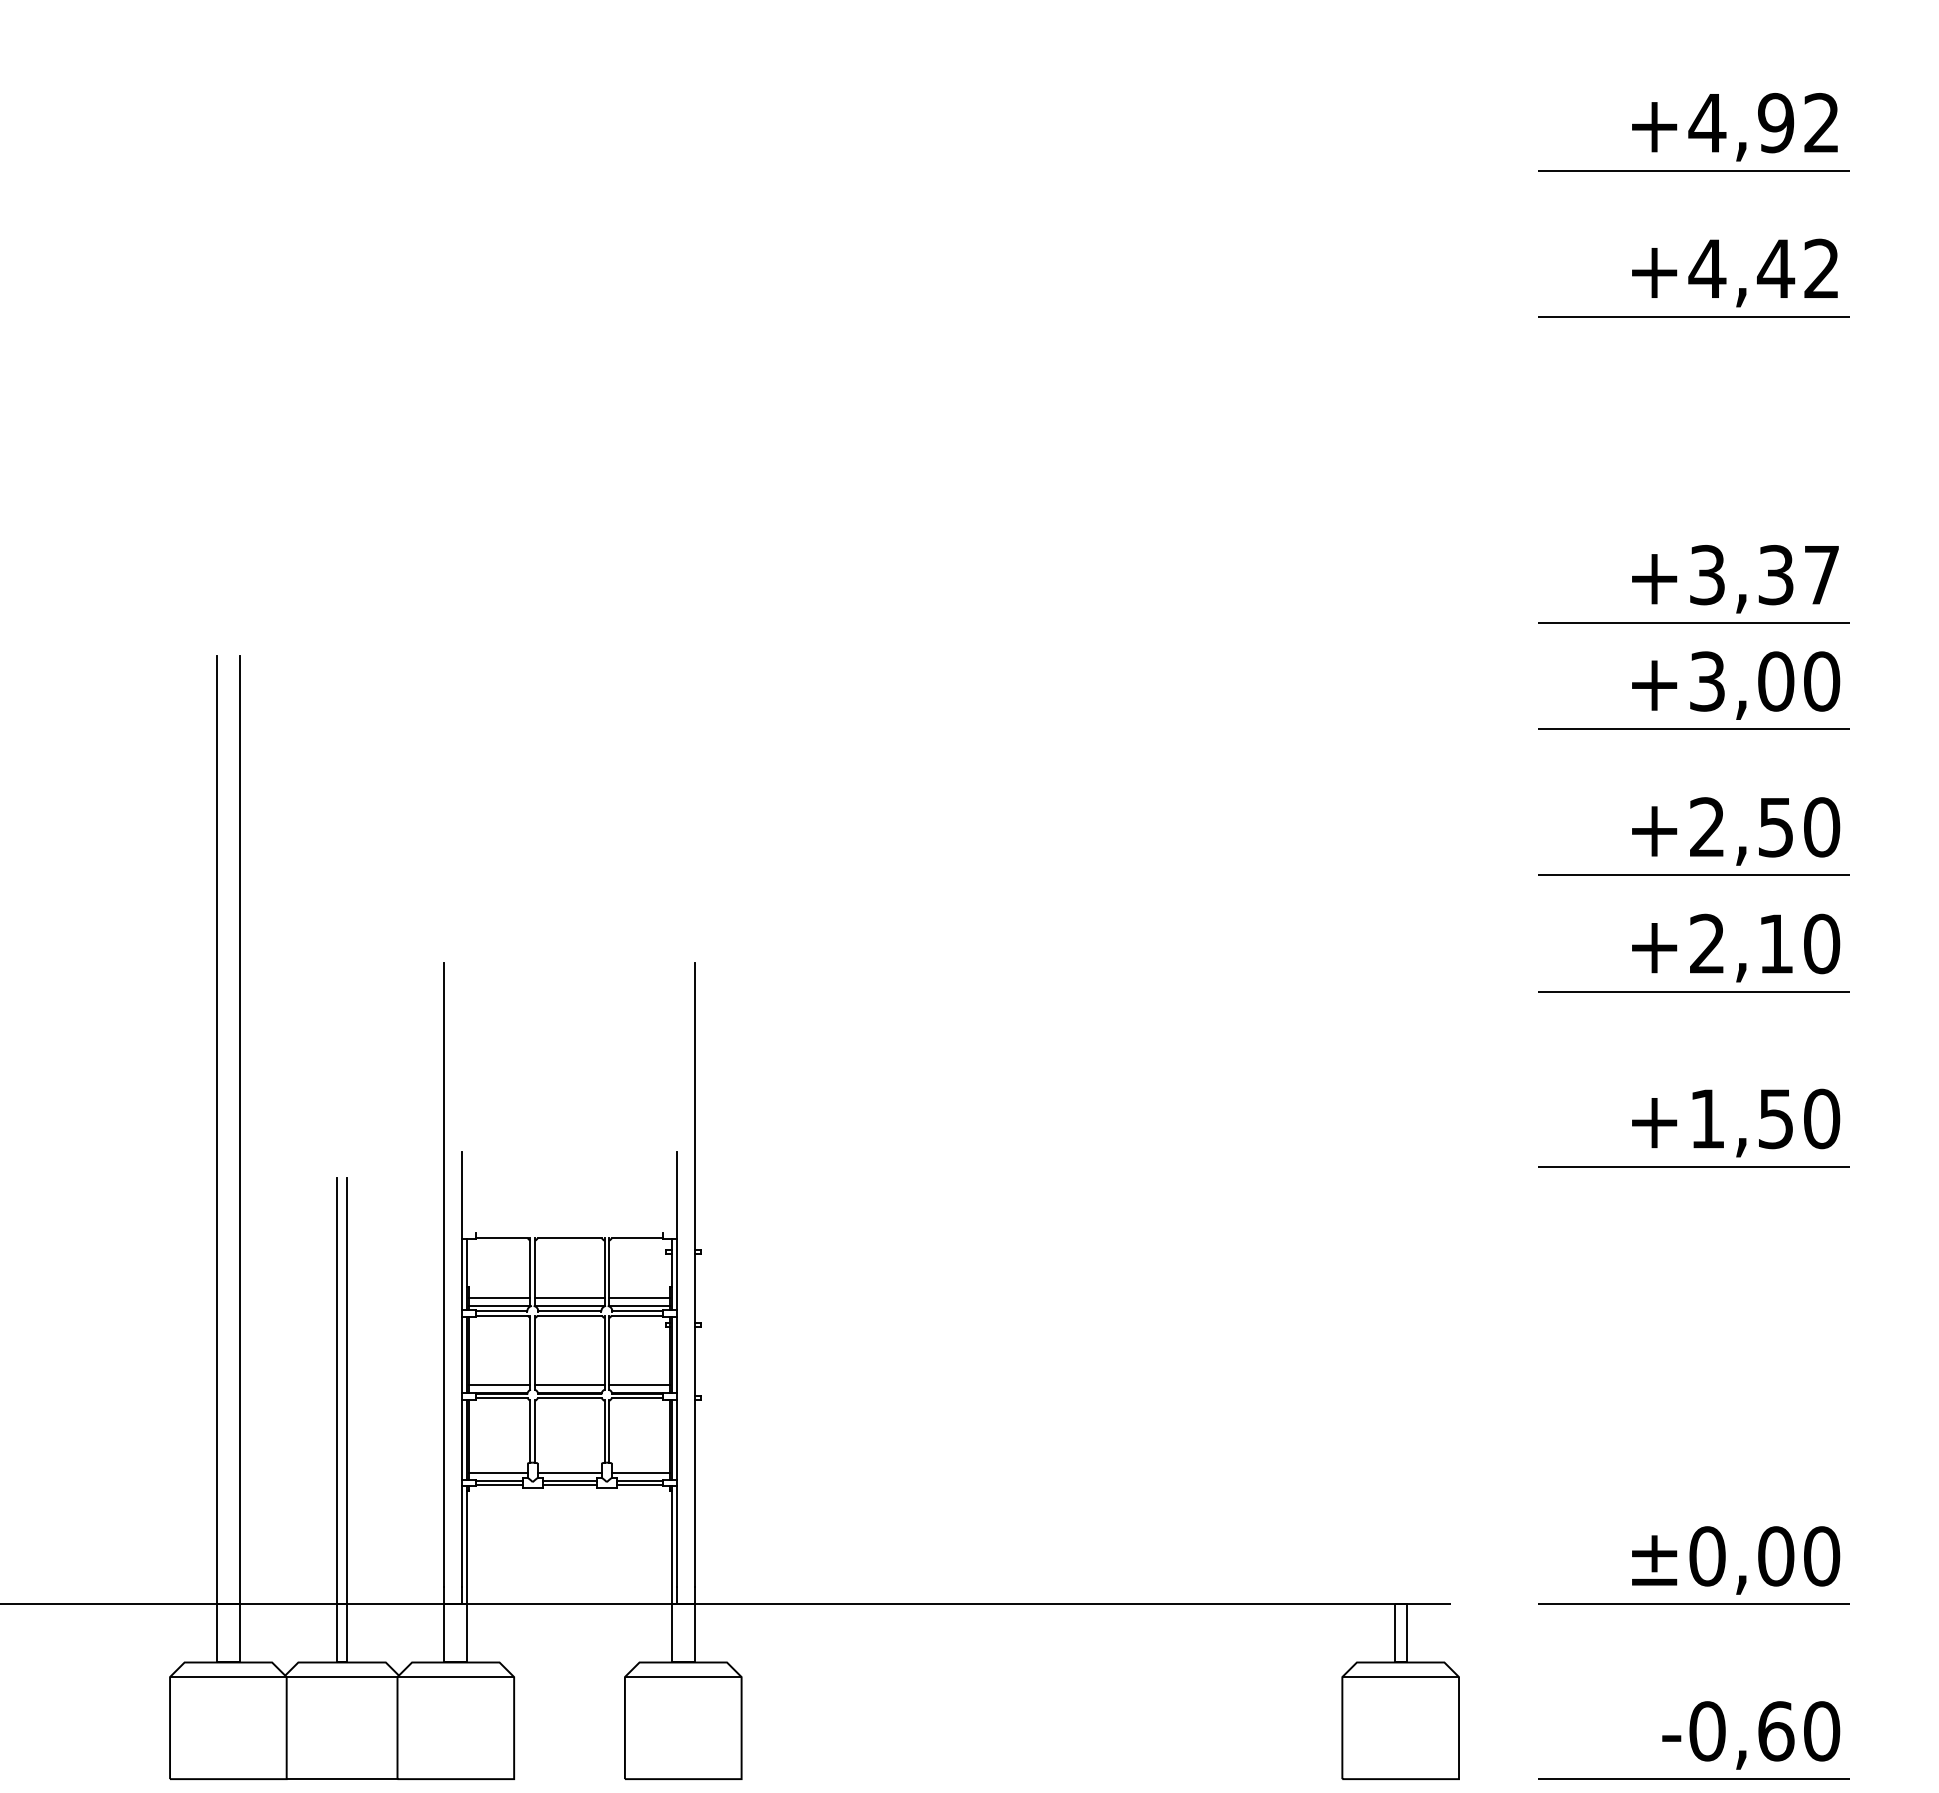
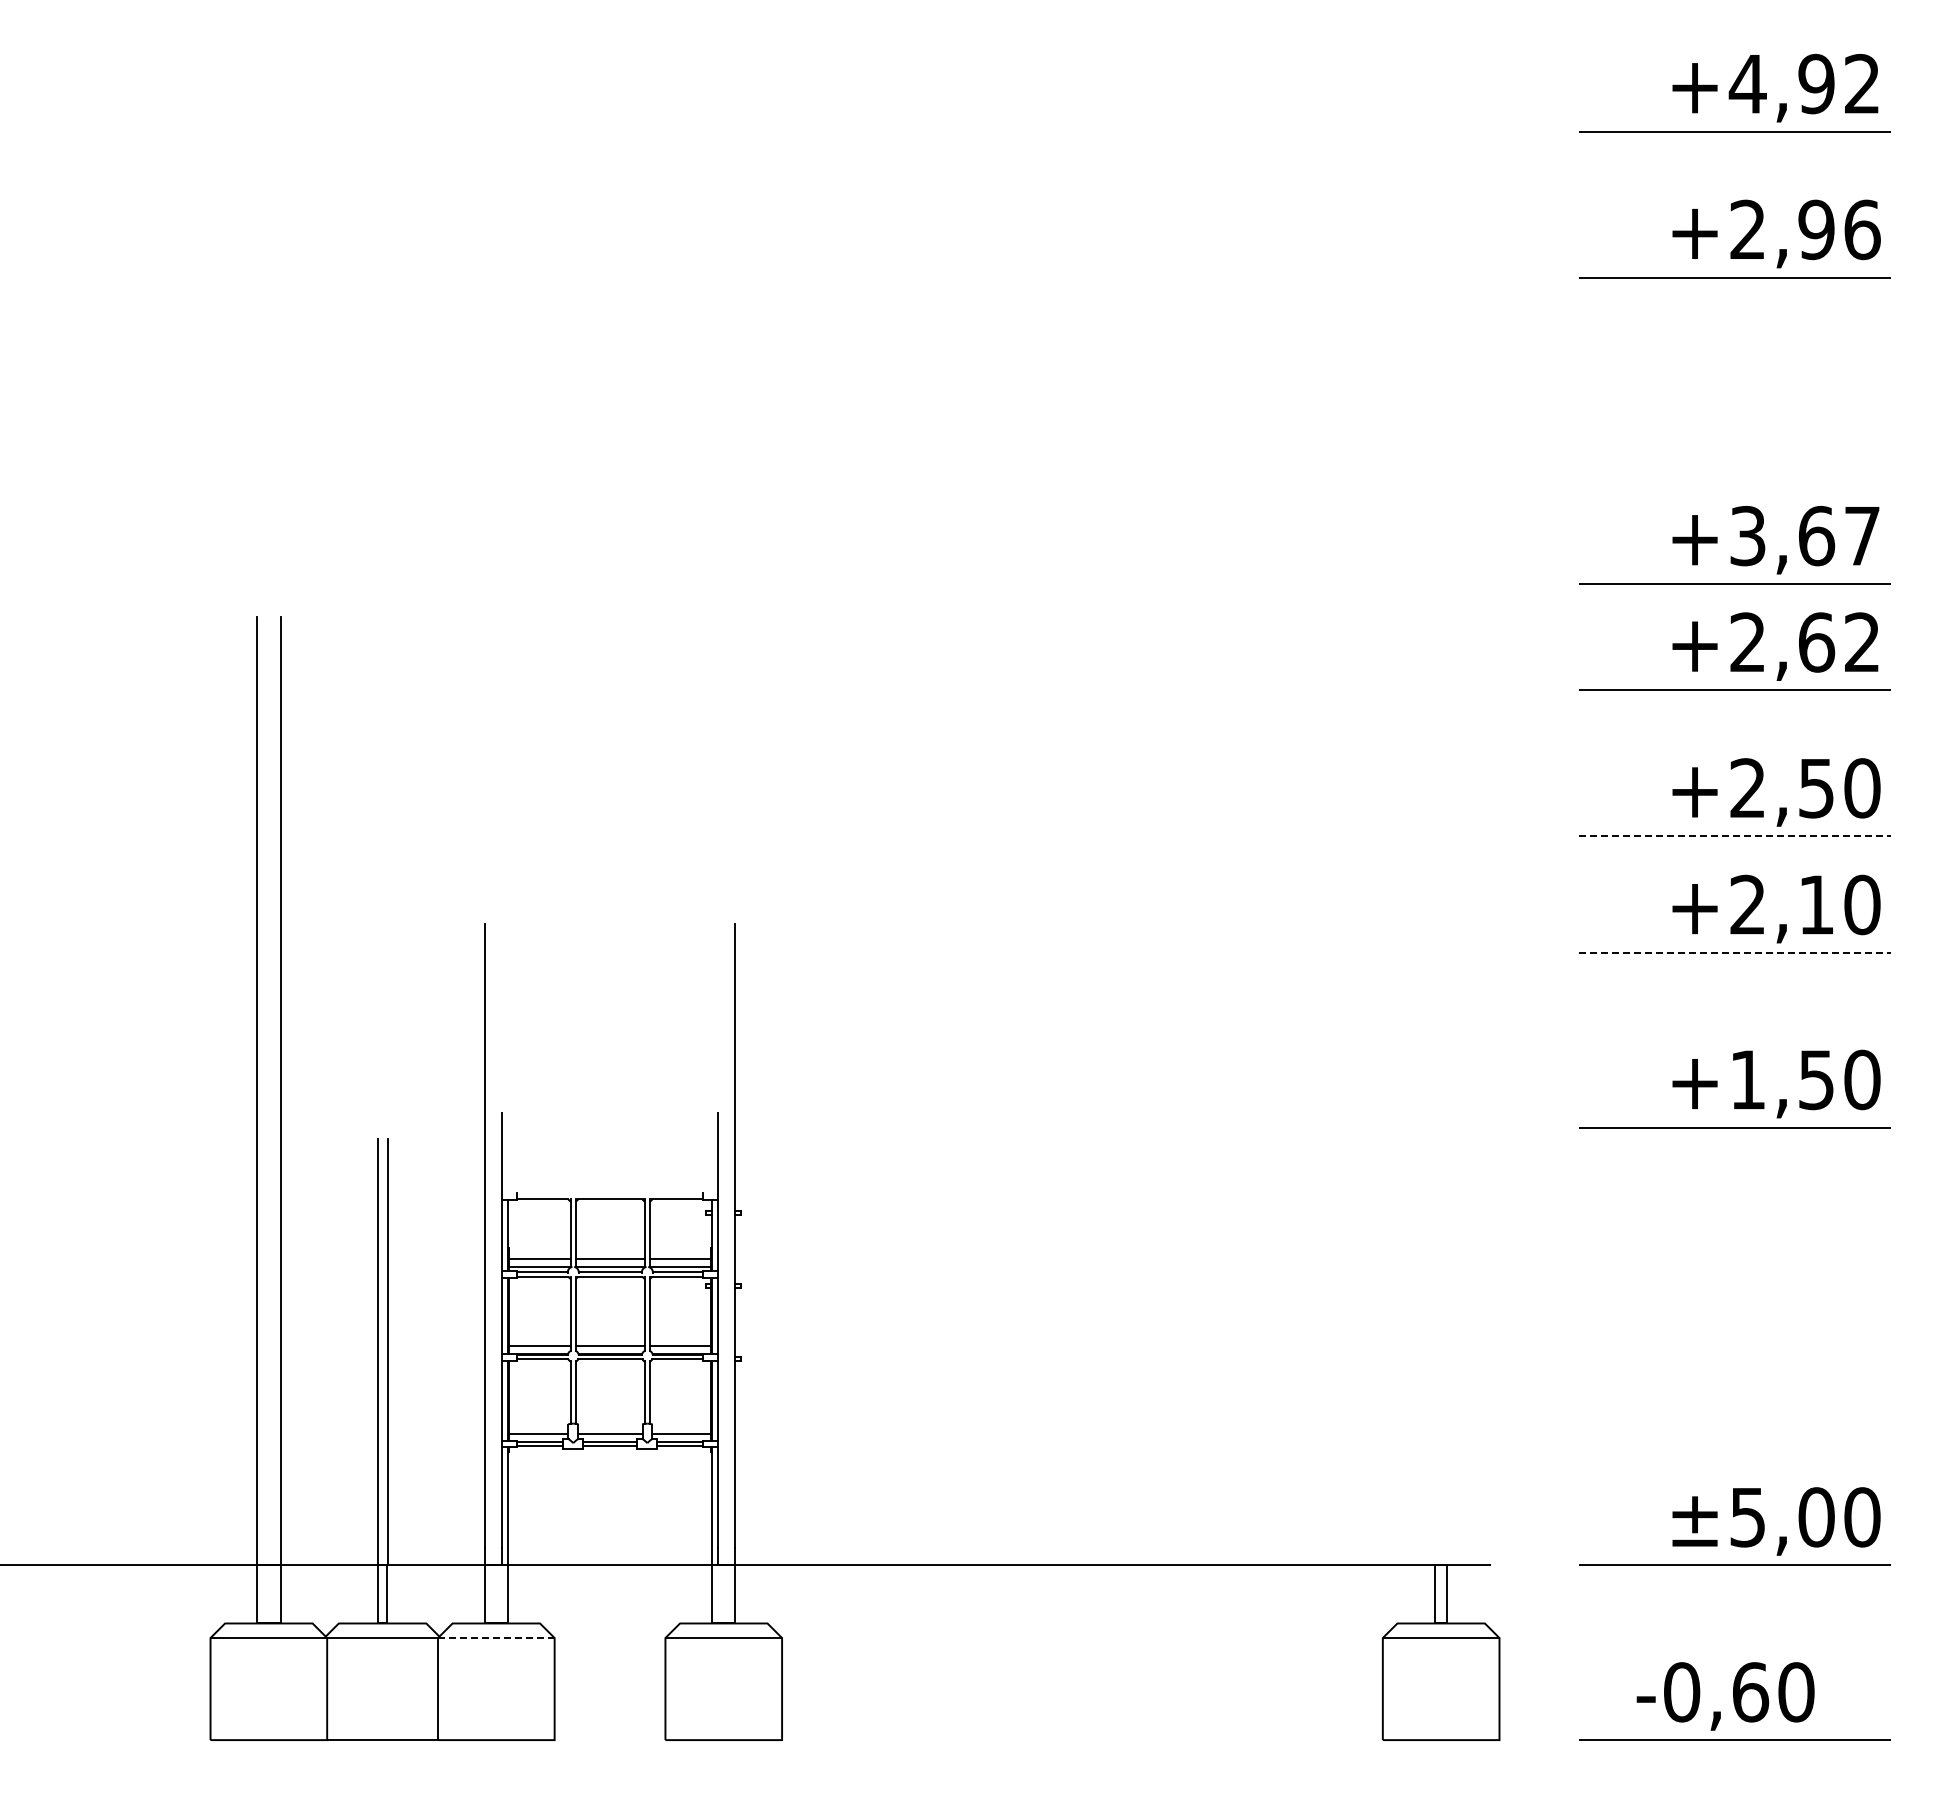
text: (1764, 268) -> (1804, 229), +4,42 -> +2,96
text: (1777, 574) -> (1817, 535), +3,37 -> +3,67
text: (1765, 681) -> (1805, 642), +3,00 -> +2,62
line: (1694, 875) -> (1734, 836), solid -> dashed
line: (1694, 991) -> (1734, 952), solid -> dashed
text: (1708, 1556) -> (1748, 1517), ±0,00 -> ±5,00
line: (456, 1677) -> (496, 1638), solid -> dashed
text: (1751, 1735) -> (1725, 1696), moved

